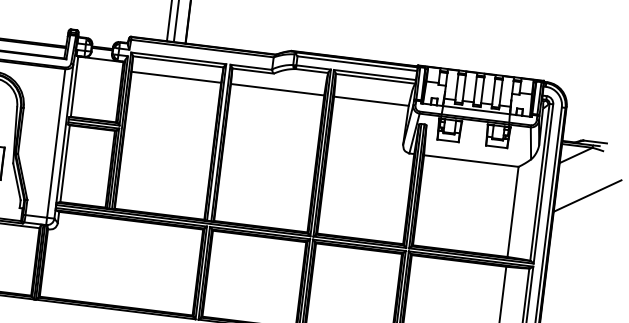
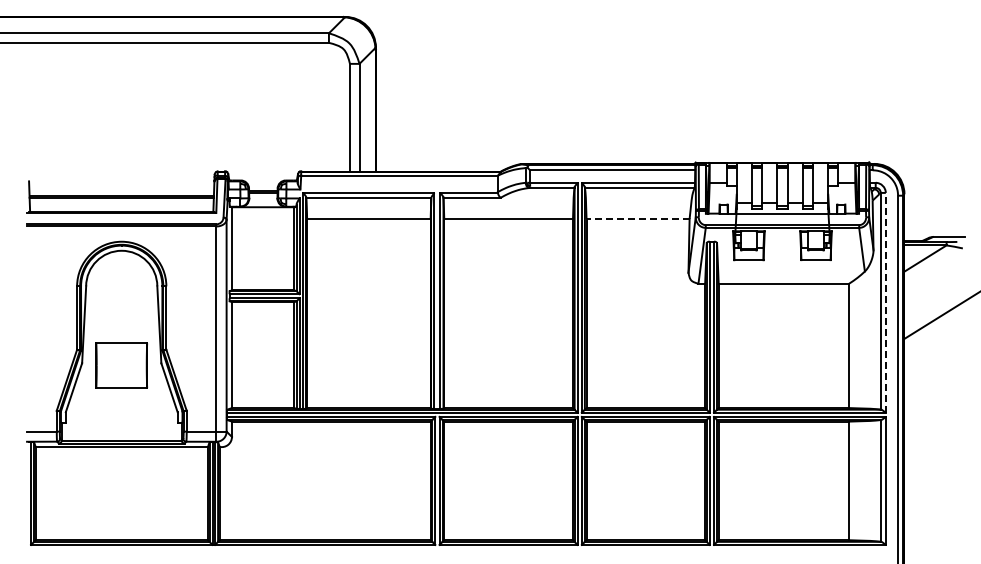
line: (371, 101) -> (638, 219), solid -> dashed
line: (543, 183) -> (885, 302), solid -> dashed

